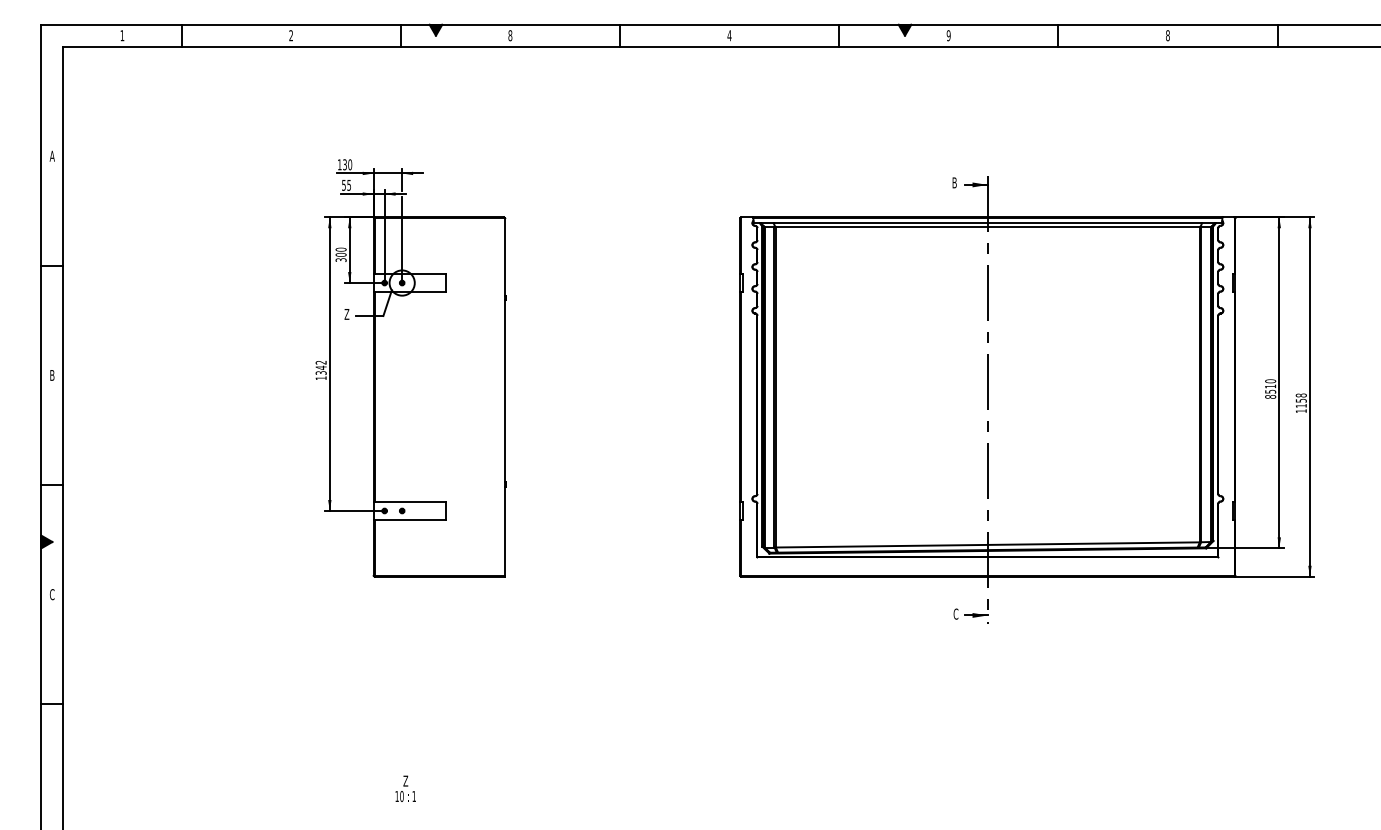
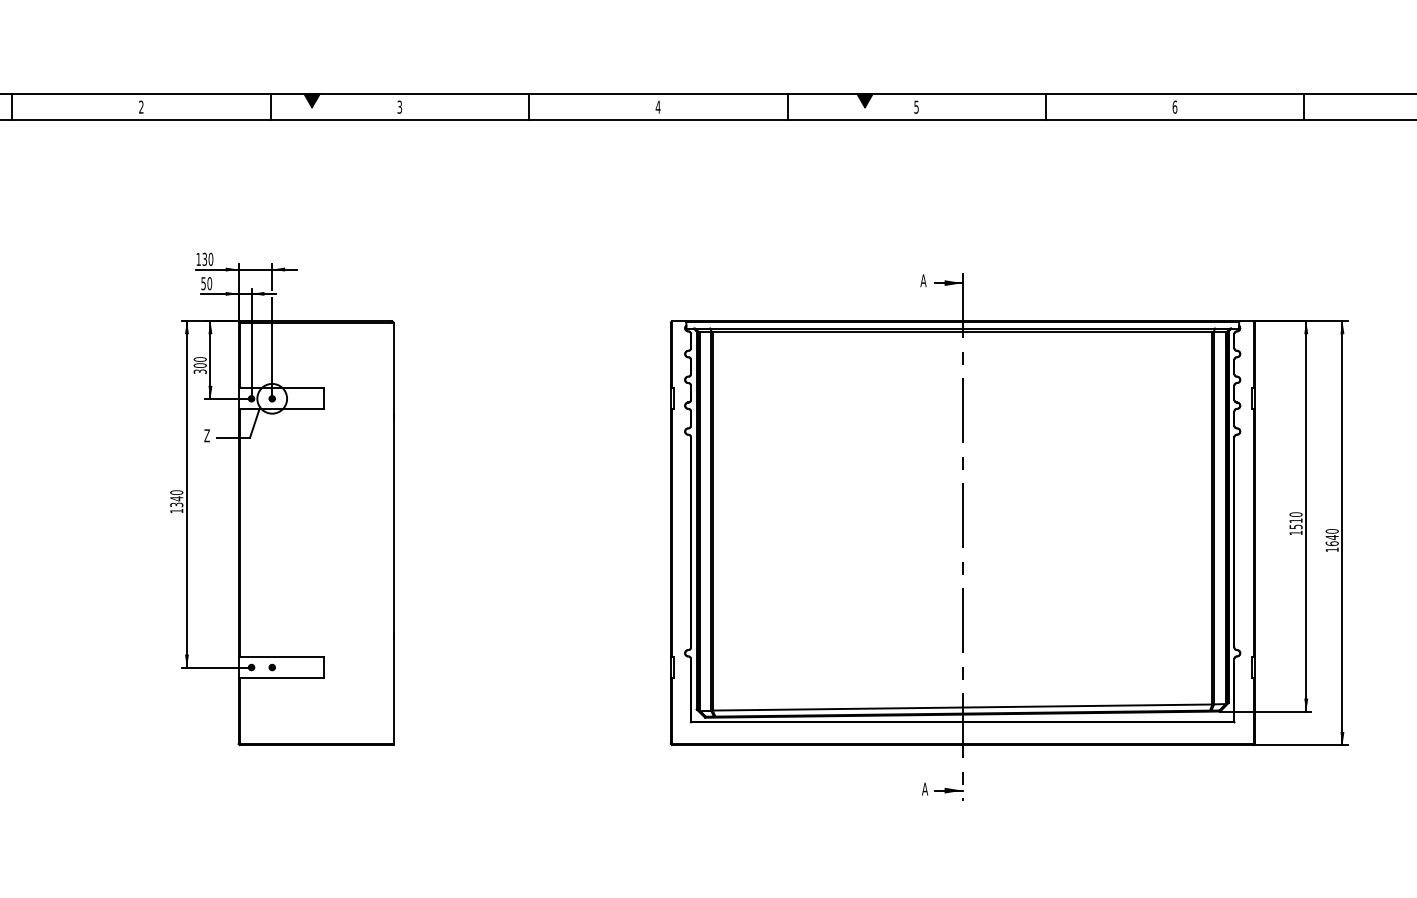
text: (510, 35) -> (399, 106), 8 -> 3
text: (948, 35) -> (916, 106), 9 -> 5
text: (1167, 35) -> (1174, 106), 8 -> 6
text: (954, 182) -> (923, 280), B -> A
text: (349, 184) -> (210, 282), 55 -> 50
text: (320, 362) -> (175, 492), 1342 -> 1340
text: (1270, 396) -> (1295, 532), 8510 -> 1510
text: (1300, 400) -> (1331, 537), 1158 -> 1640
text: (955, 613) -> (924, 788), C -> A

